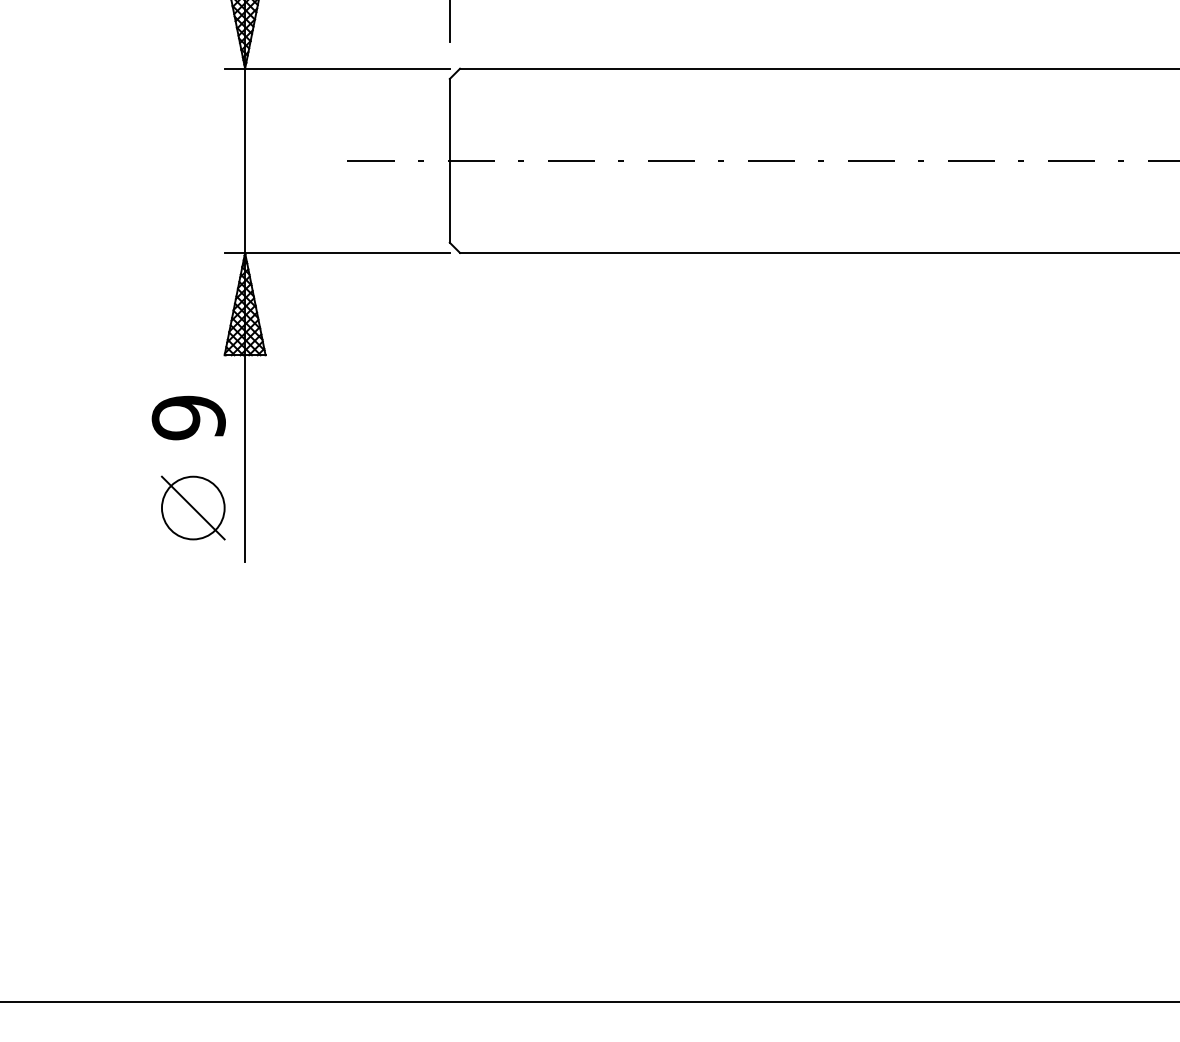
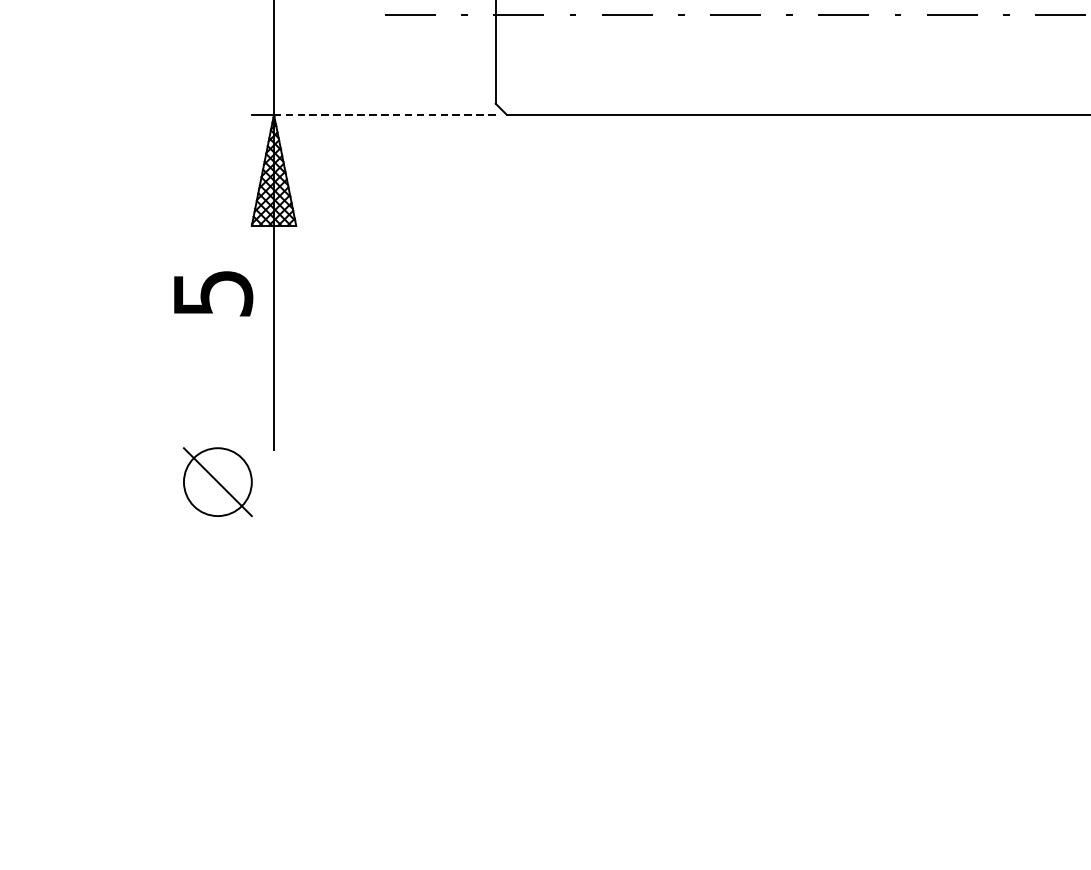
line: (346, 252) -> (383, 114), solid -> dashed
text: (188, 417) -> (212, 293), 9 -> 5
part: (192, 507) -> (217, 481), moved

